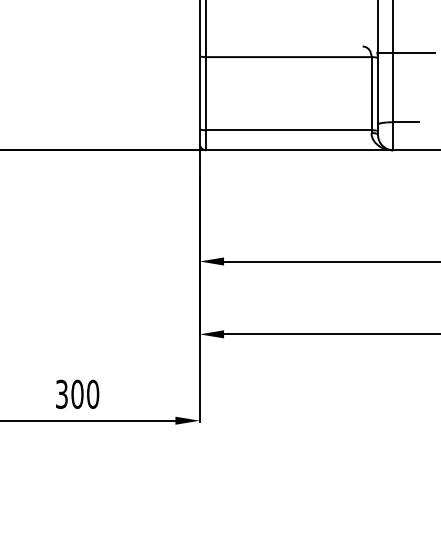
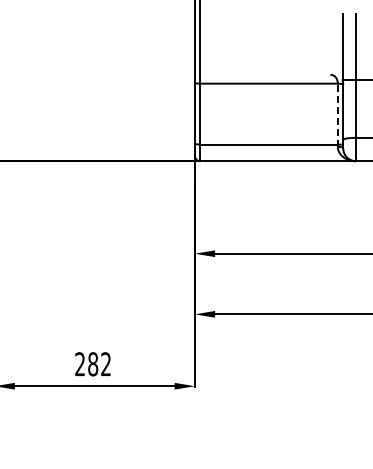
line: (371, 95) -> (337, 115), solid -> dashed
text: (77, 394) -> (93, 364), 300 -> 282

